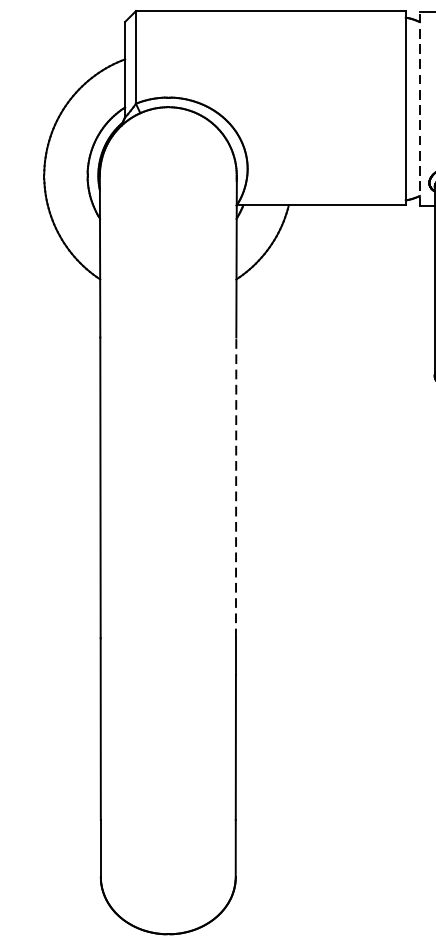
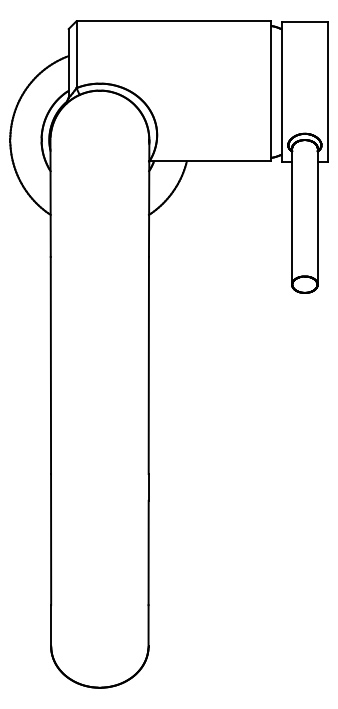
line: (419, 108) -> (281, 91), dashed -> solid
line: (235, 487) -> (148, 365), dashed -> solid

